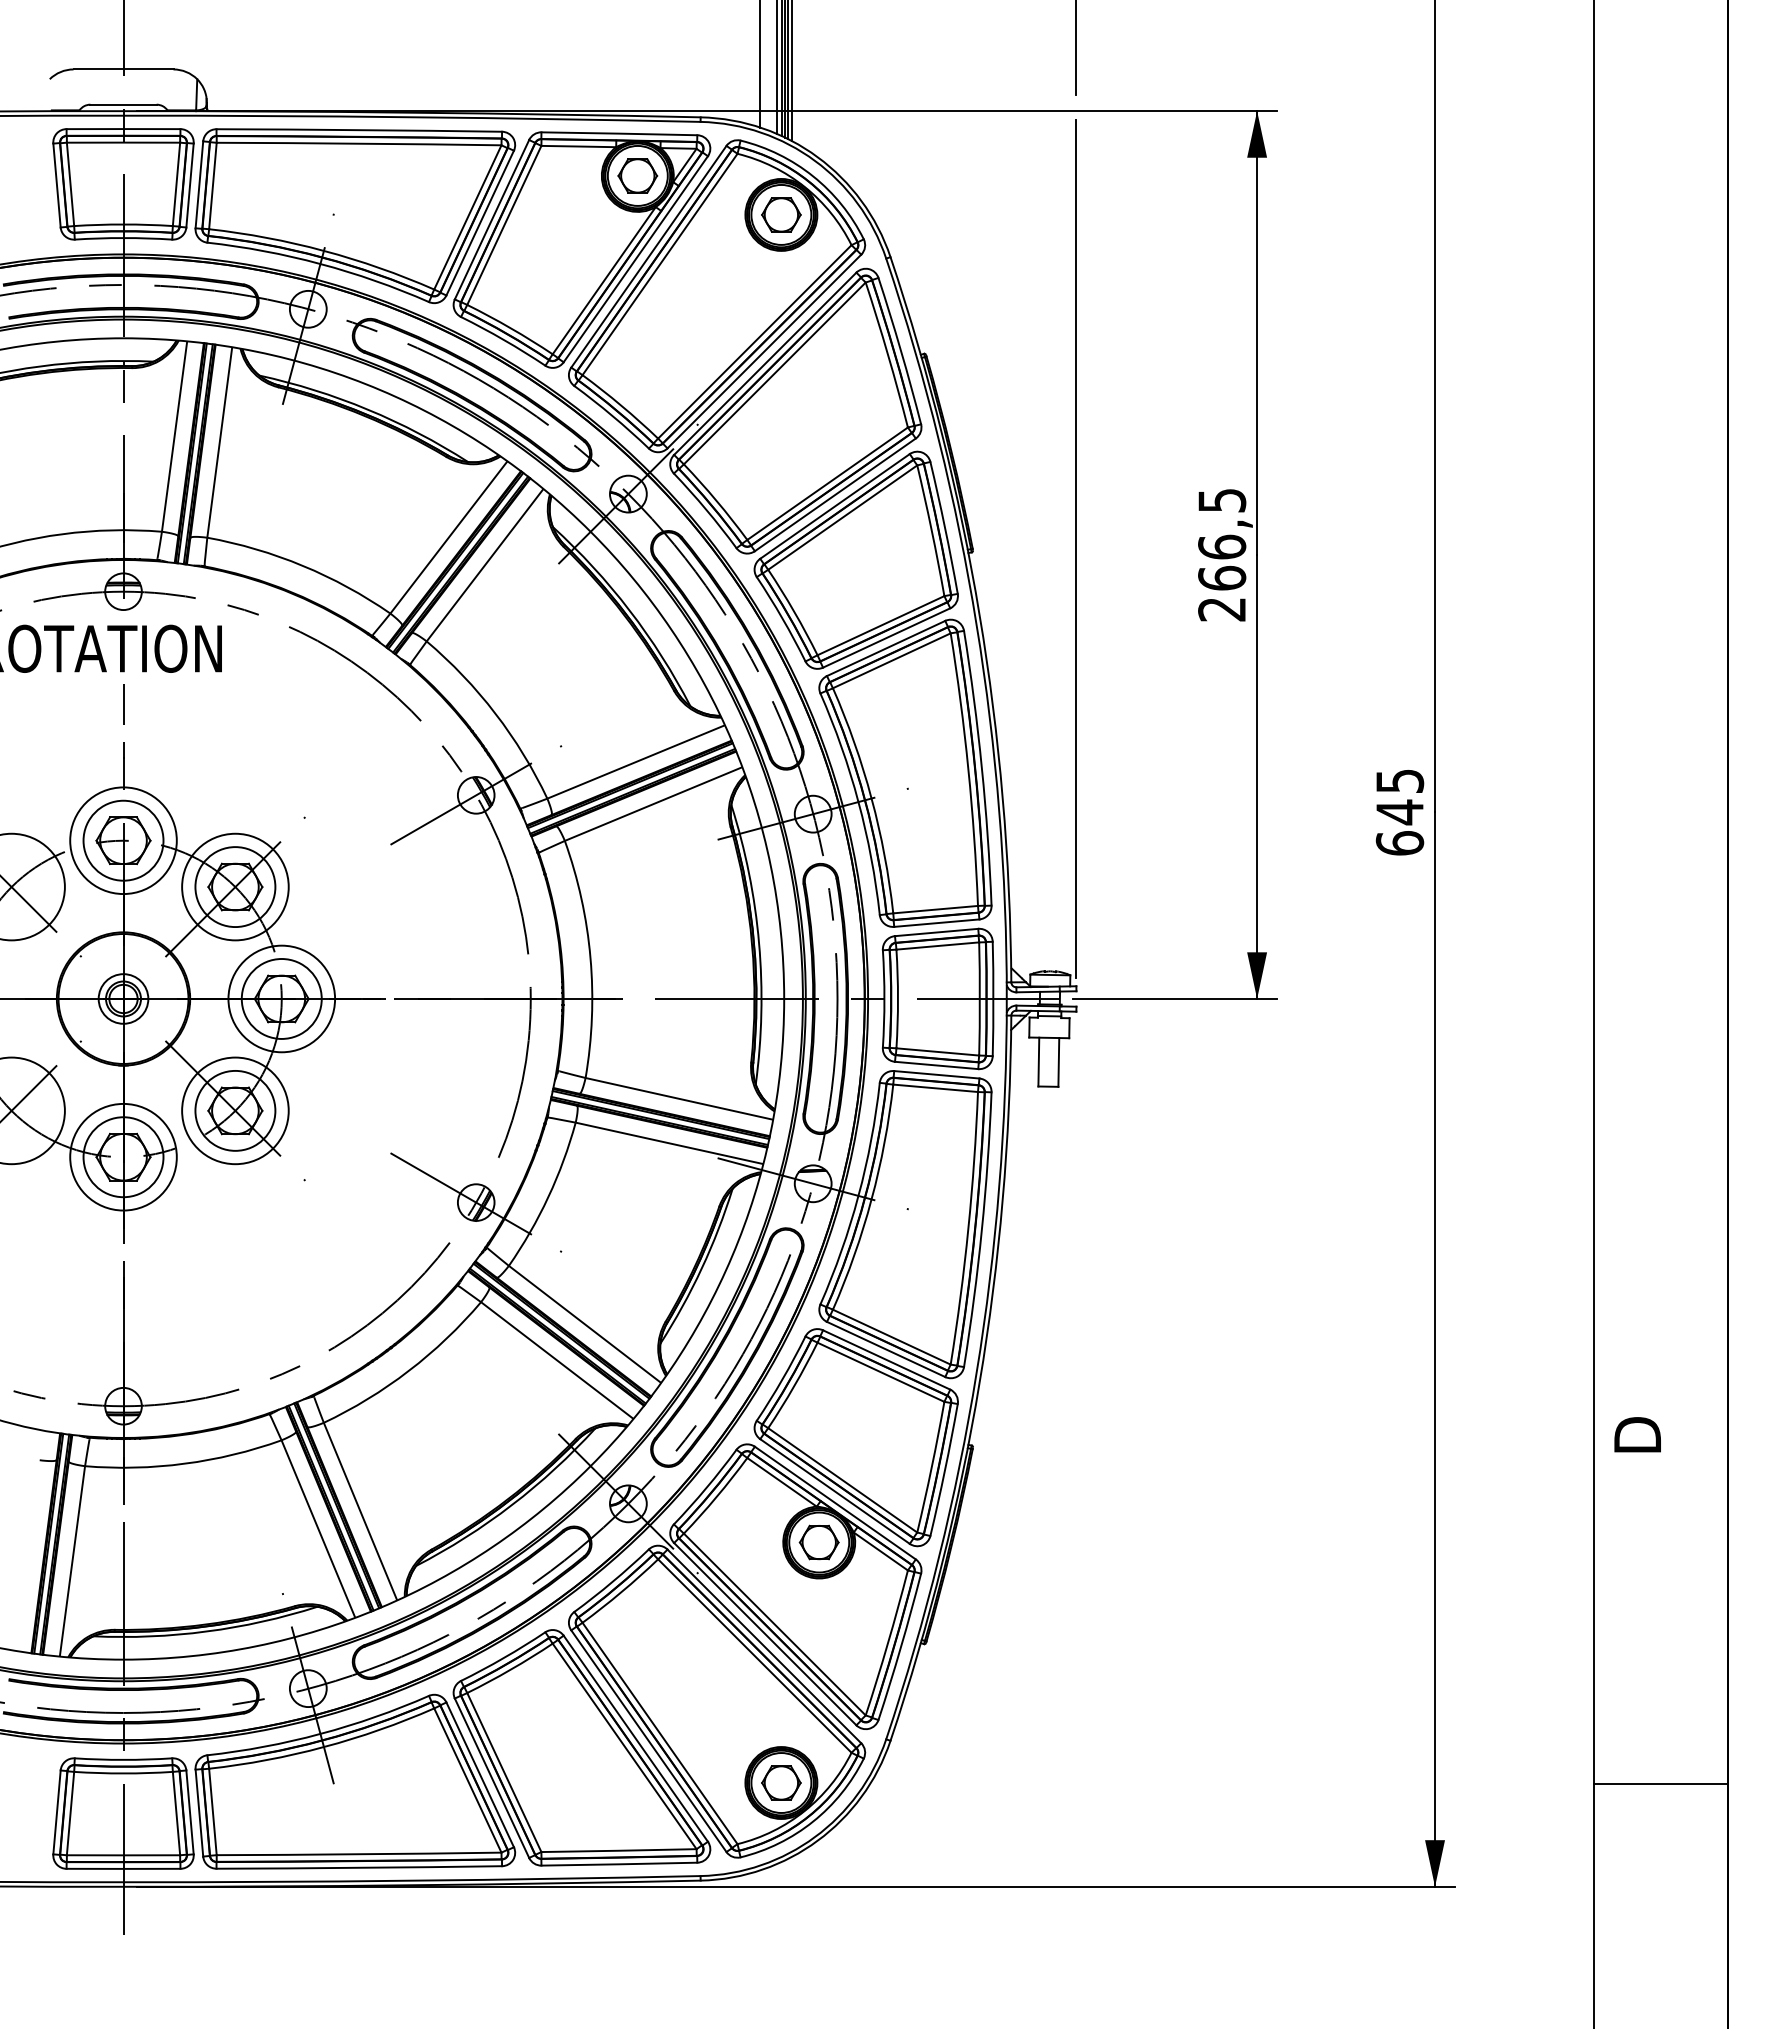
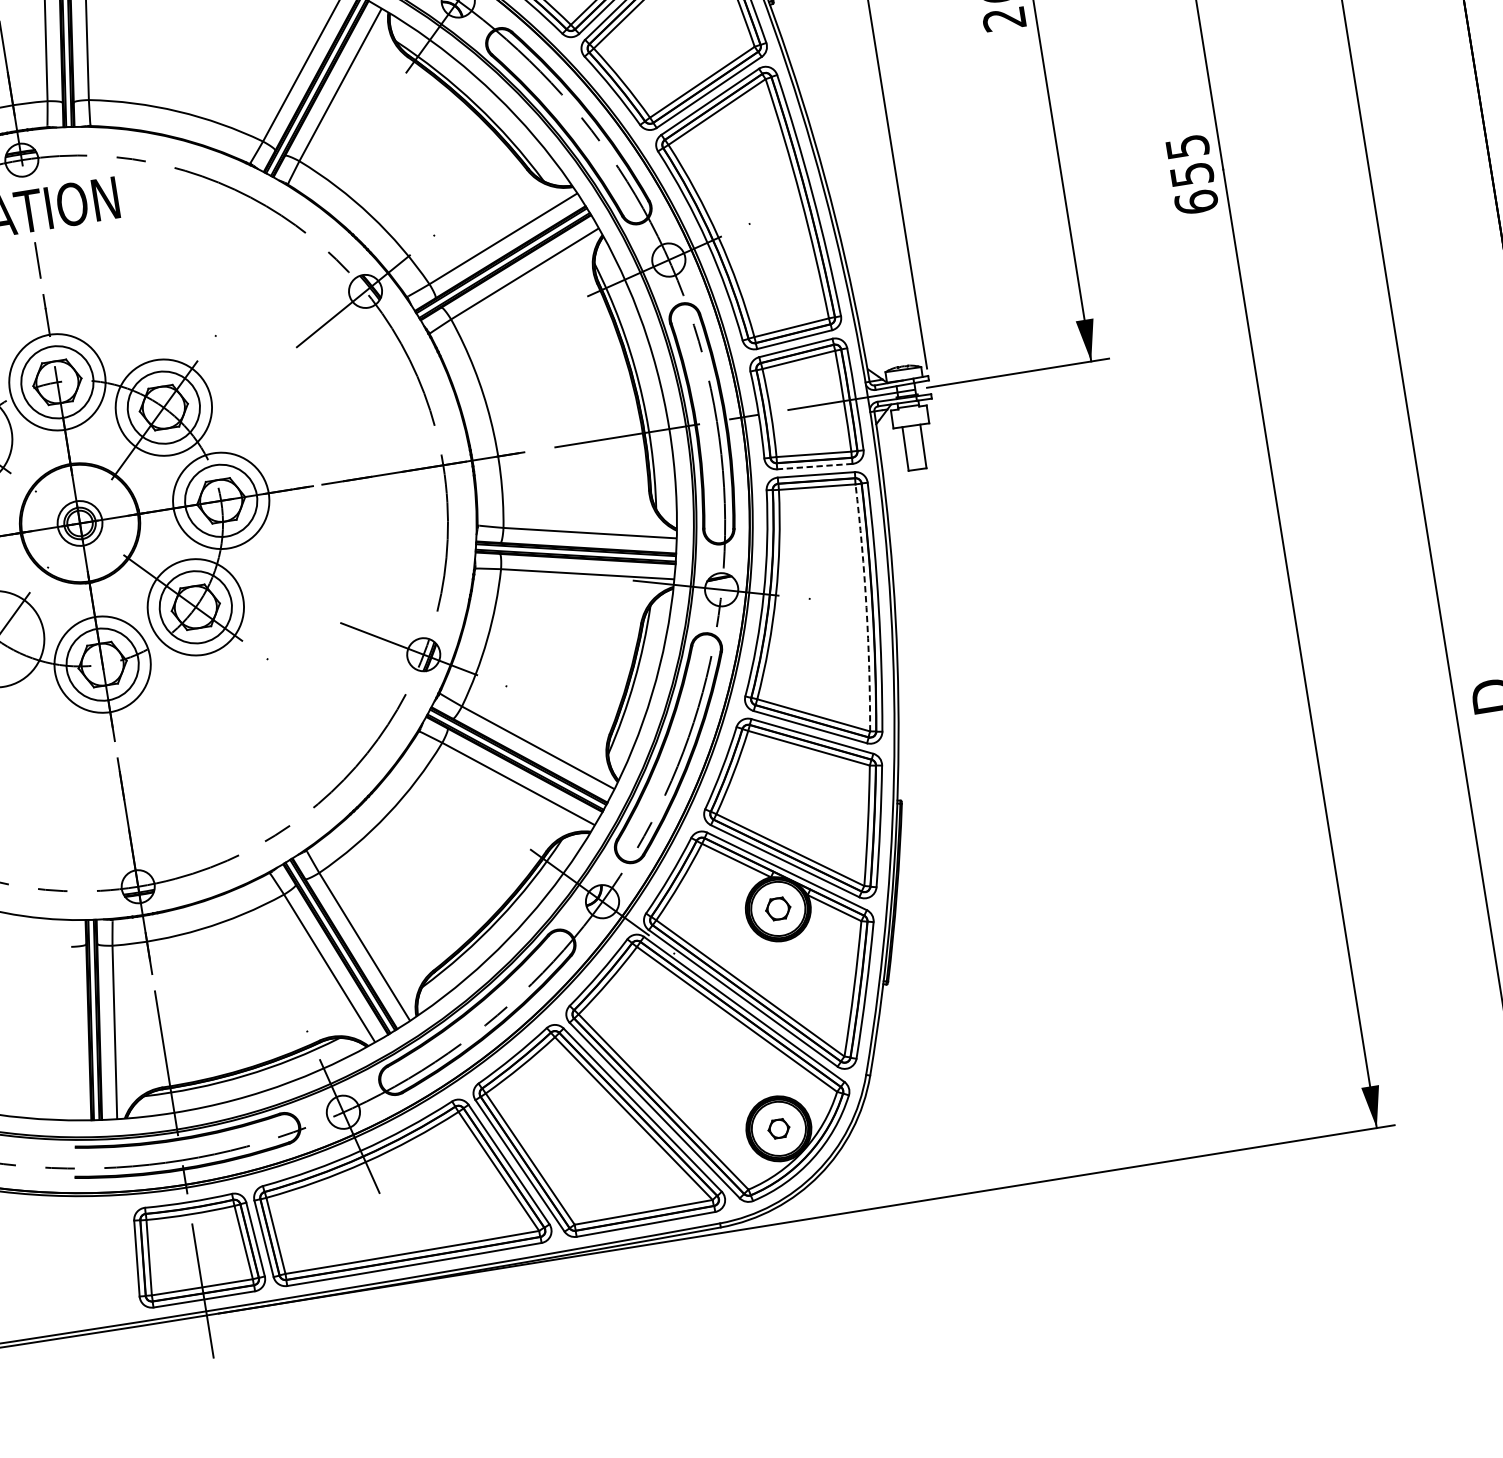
text: (1400, 812) -> (1192, 174), 645 -> 655
line: (936, 1065) -> (814, 466), solid -> dashed
arc: (968, 1228) -> (866, 607), solid -> dashed
part: (818, 1542) -> (777, 909), size x0.7
part: (781, 1782) -> (778, 1128), size x0.6

